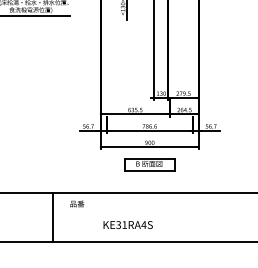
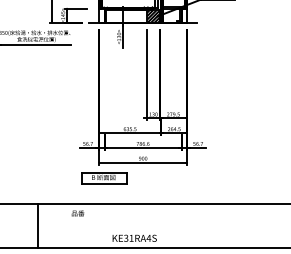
part: (150, 164) -> (104, 178), moved
line: (53, 217) -> (37, 225), moved
text: (127, 224) -> (134, 237), moved

